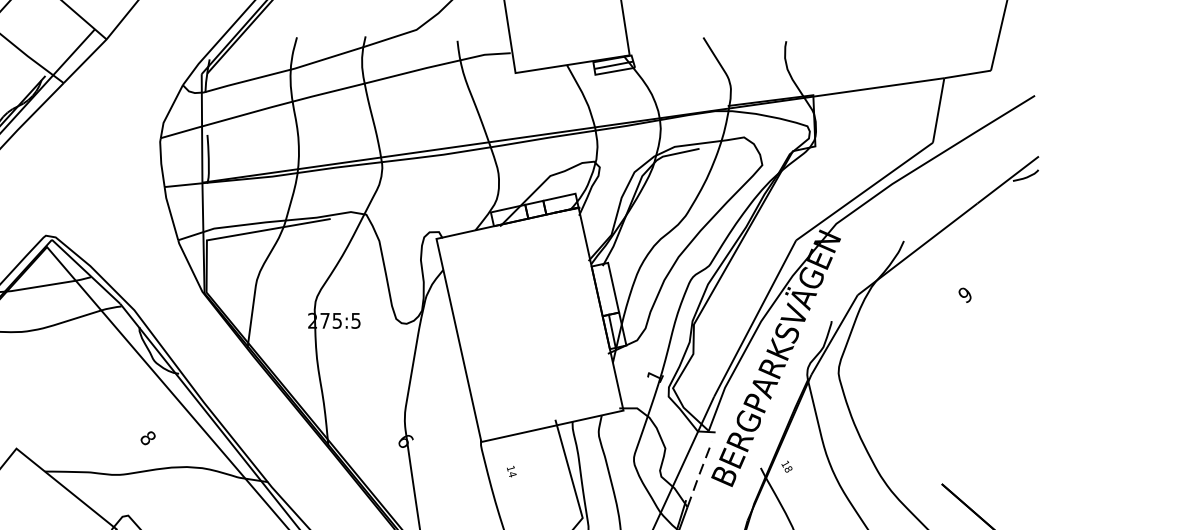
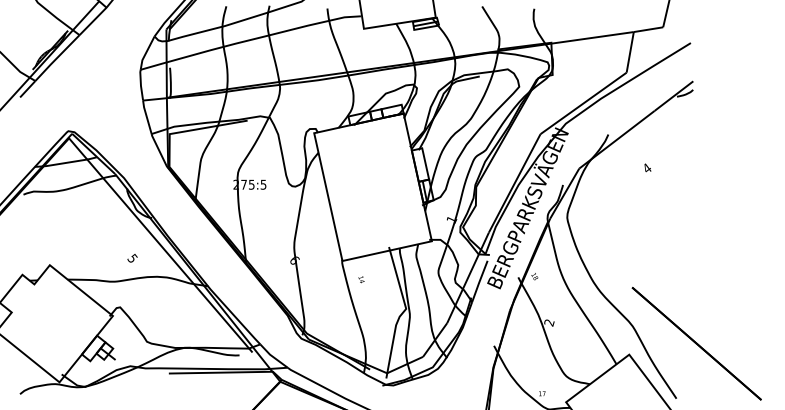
text: (964, 294) -> (646, 168), 9 -> 4
text: (147, 437) -> (132, 258), 8 -> 5
line: (699, 474) -> (479, 281), dashed -> solid

